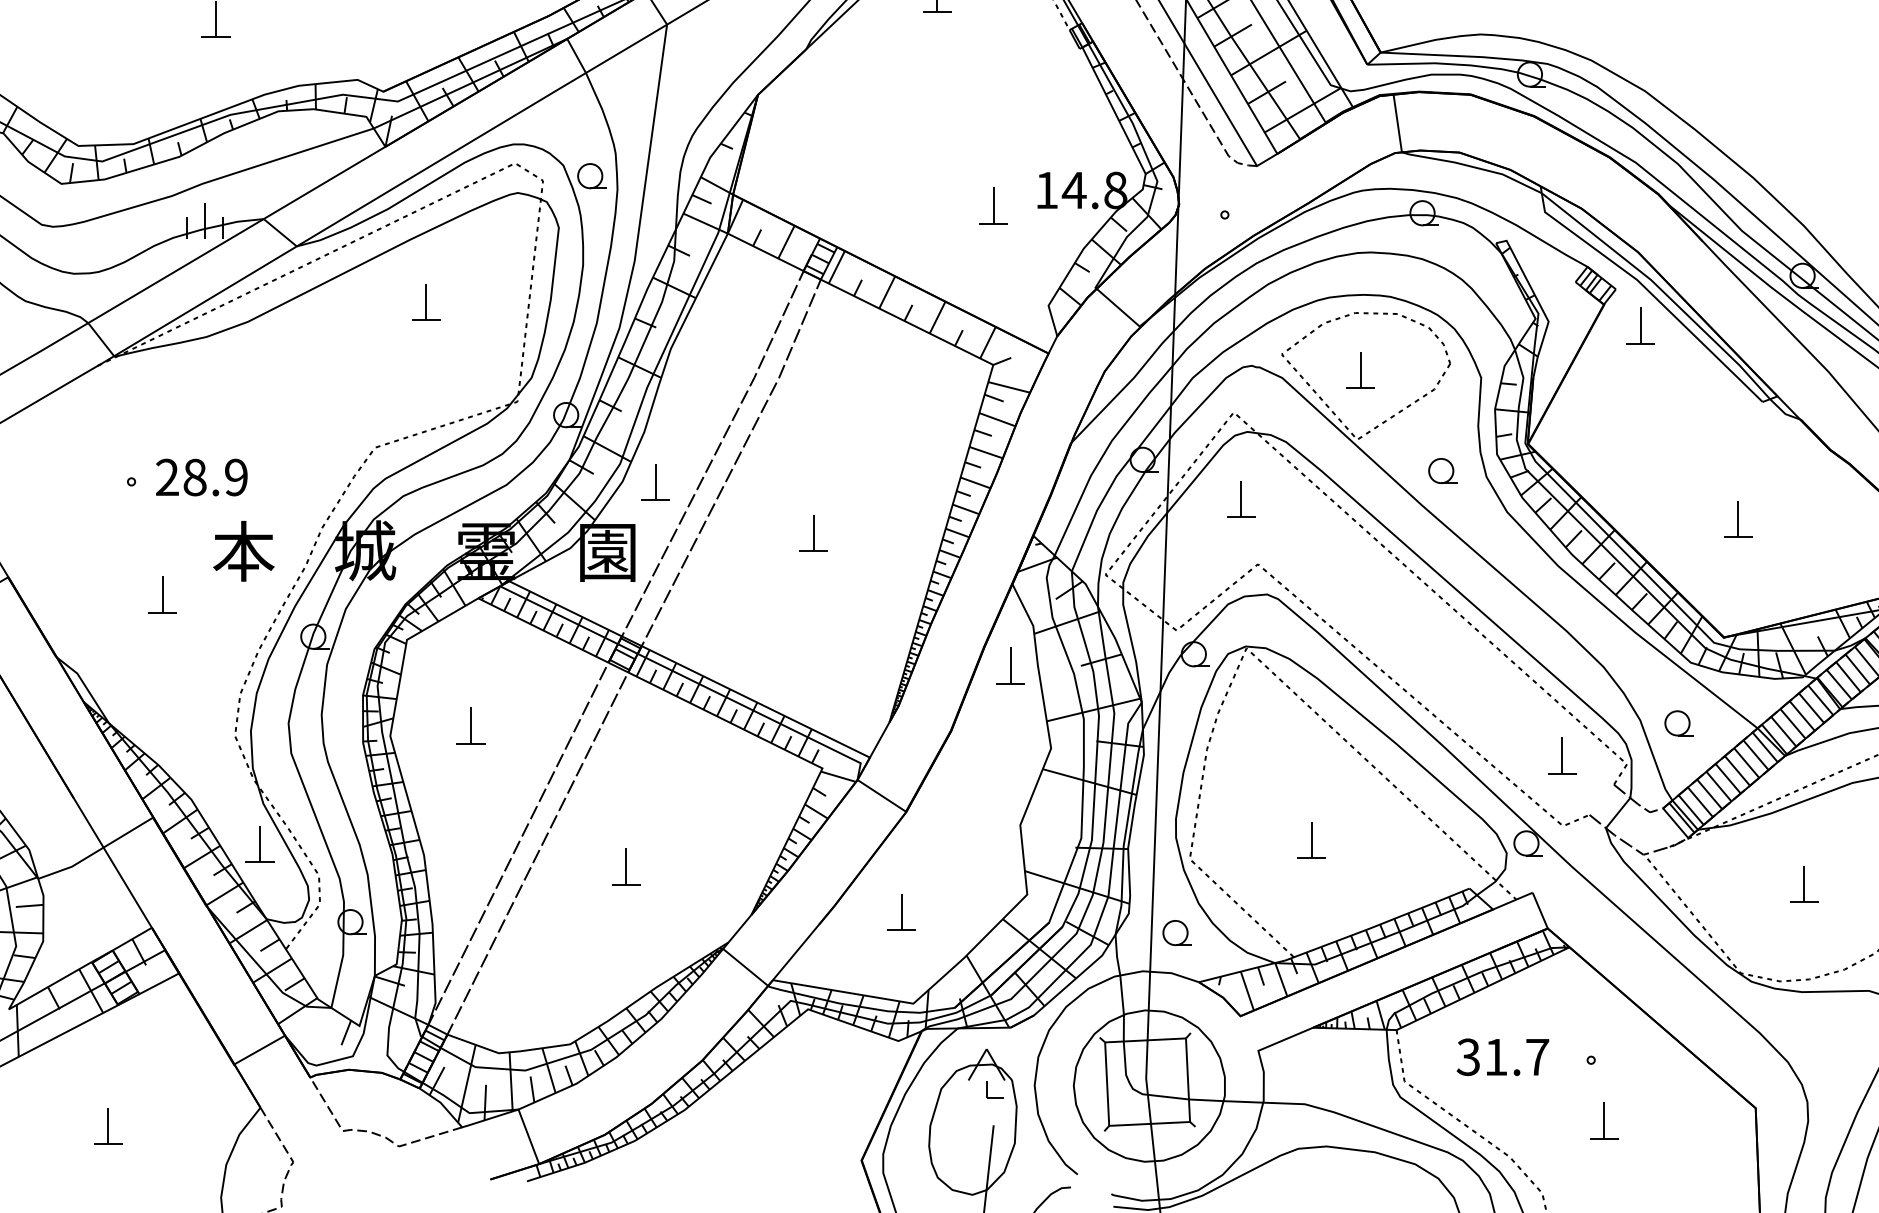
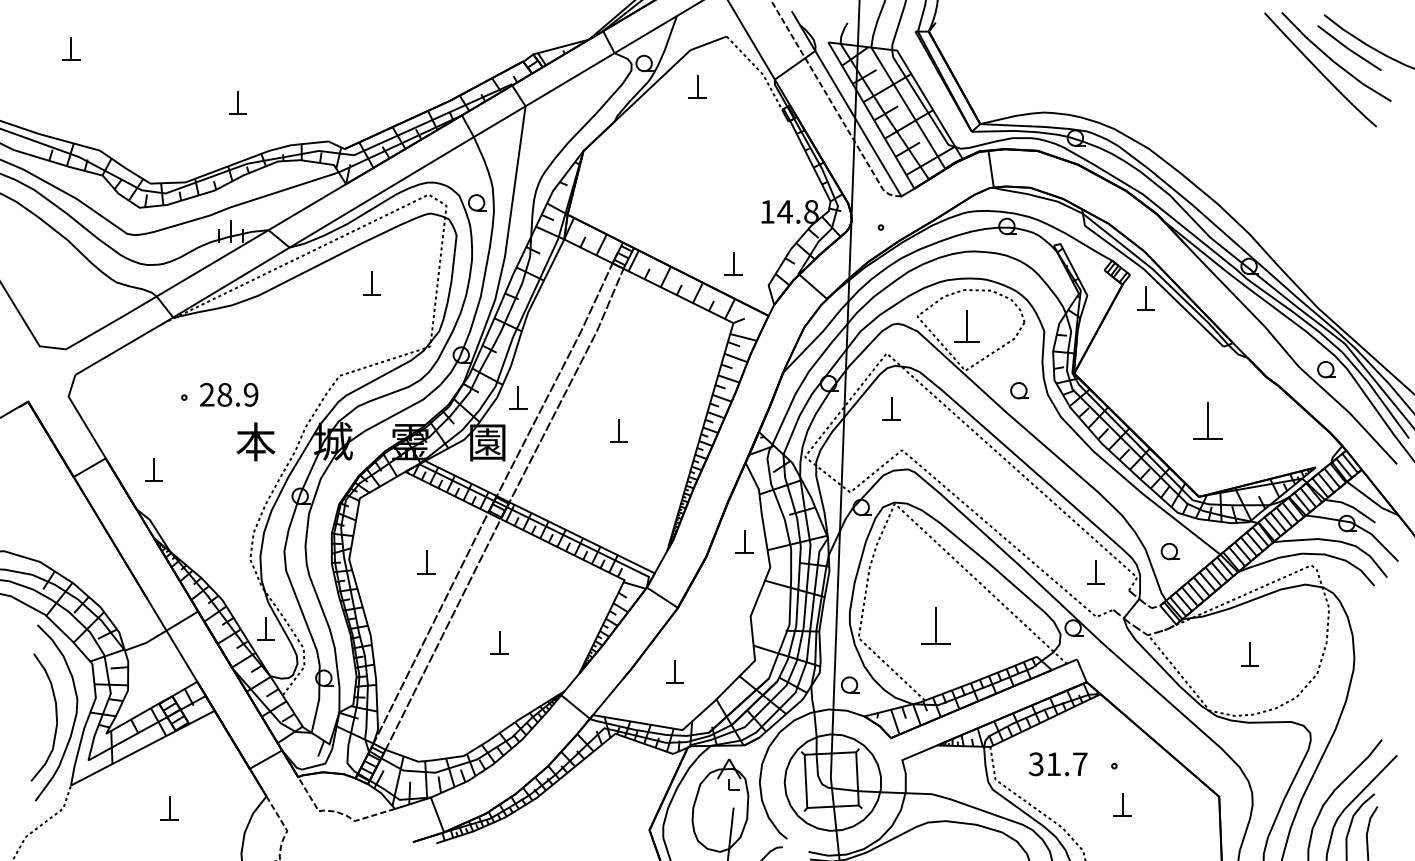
part: (993, 205) -> (733, 263), moved
part: (1360, 370) -> (967, 326), size x1.4
part: (1737, 519) -> (1207, 421), size x1.6
part: (161, 594) -> (153, 469), moved
part: (1010, 665) -> (744, 541), moved
part: (470, 726) -> (426, 562), moved
part: (1311, 839) -> (936, 625), size x1.6

